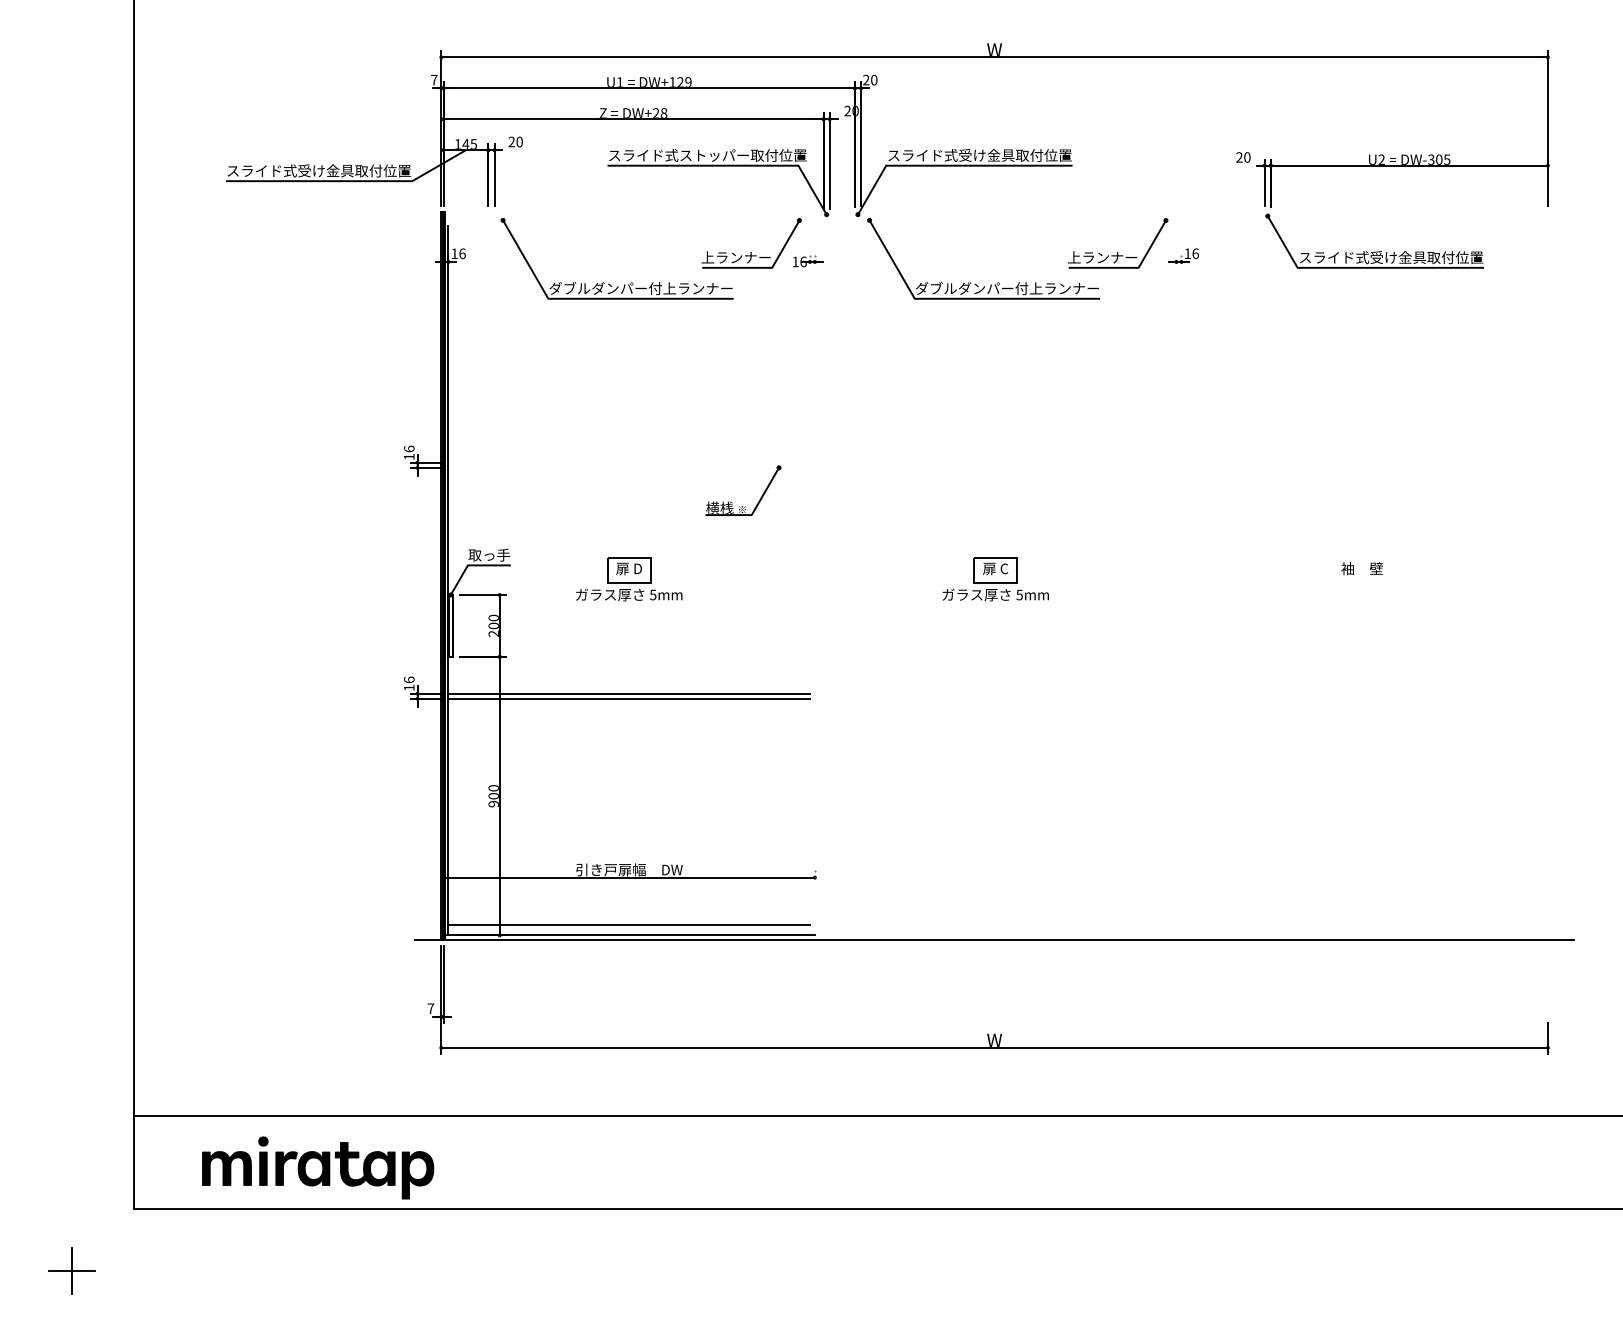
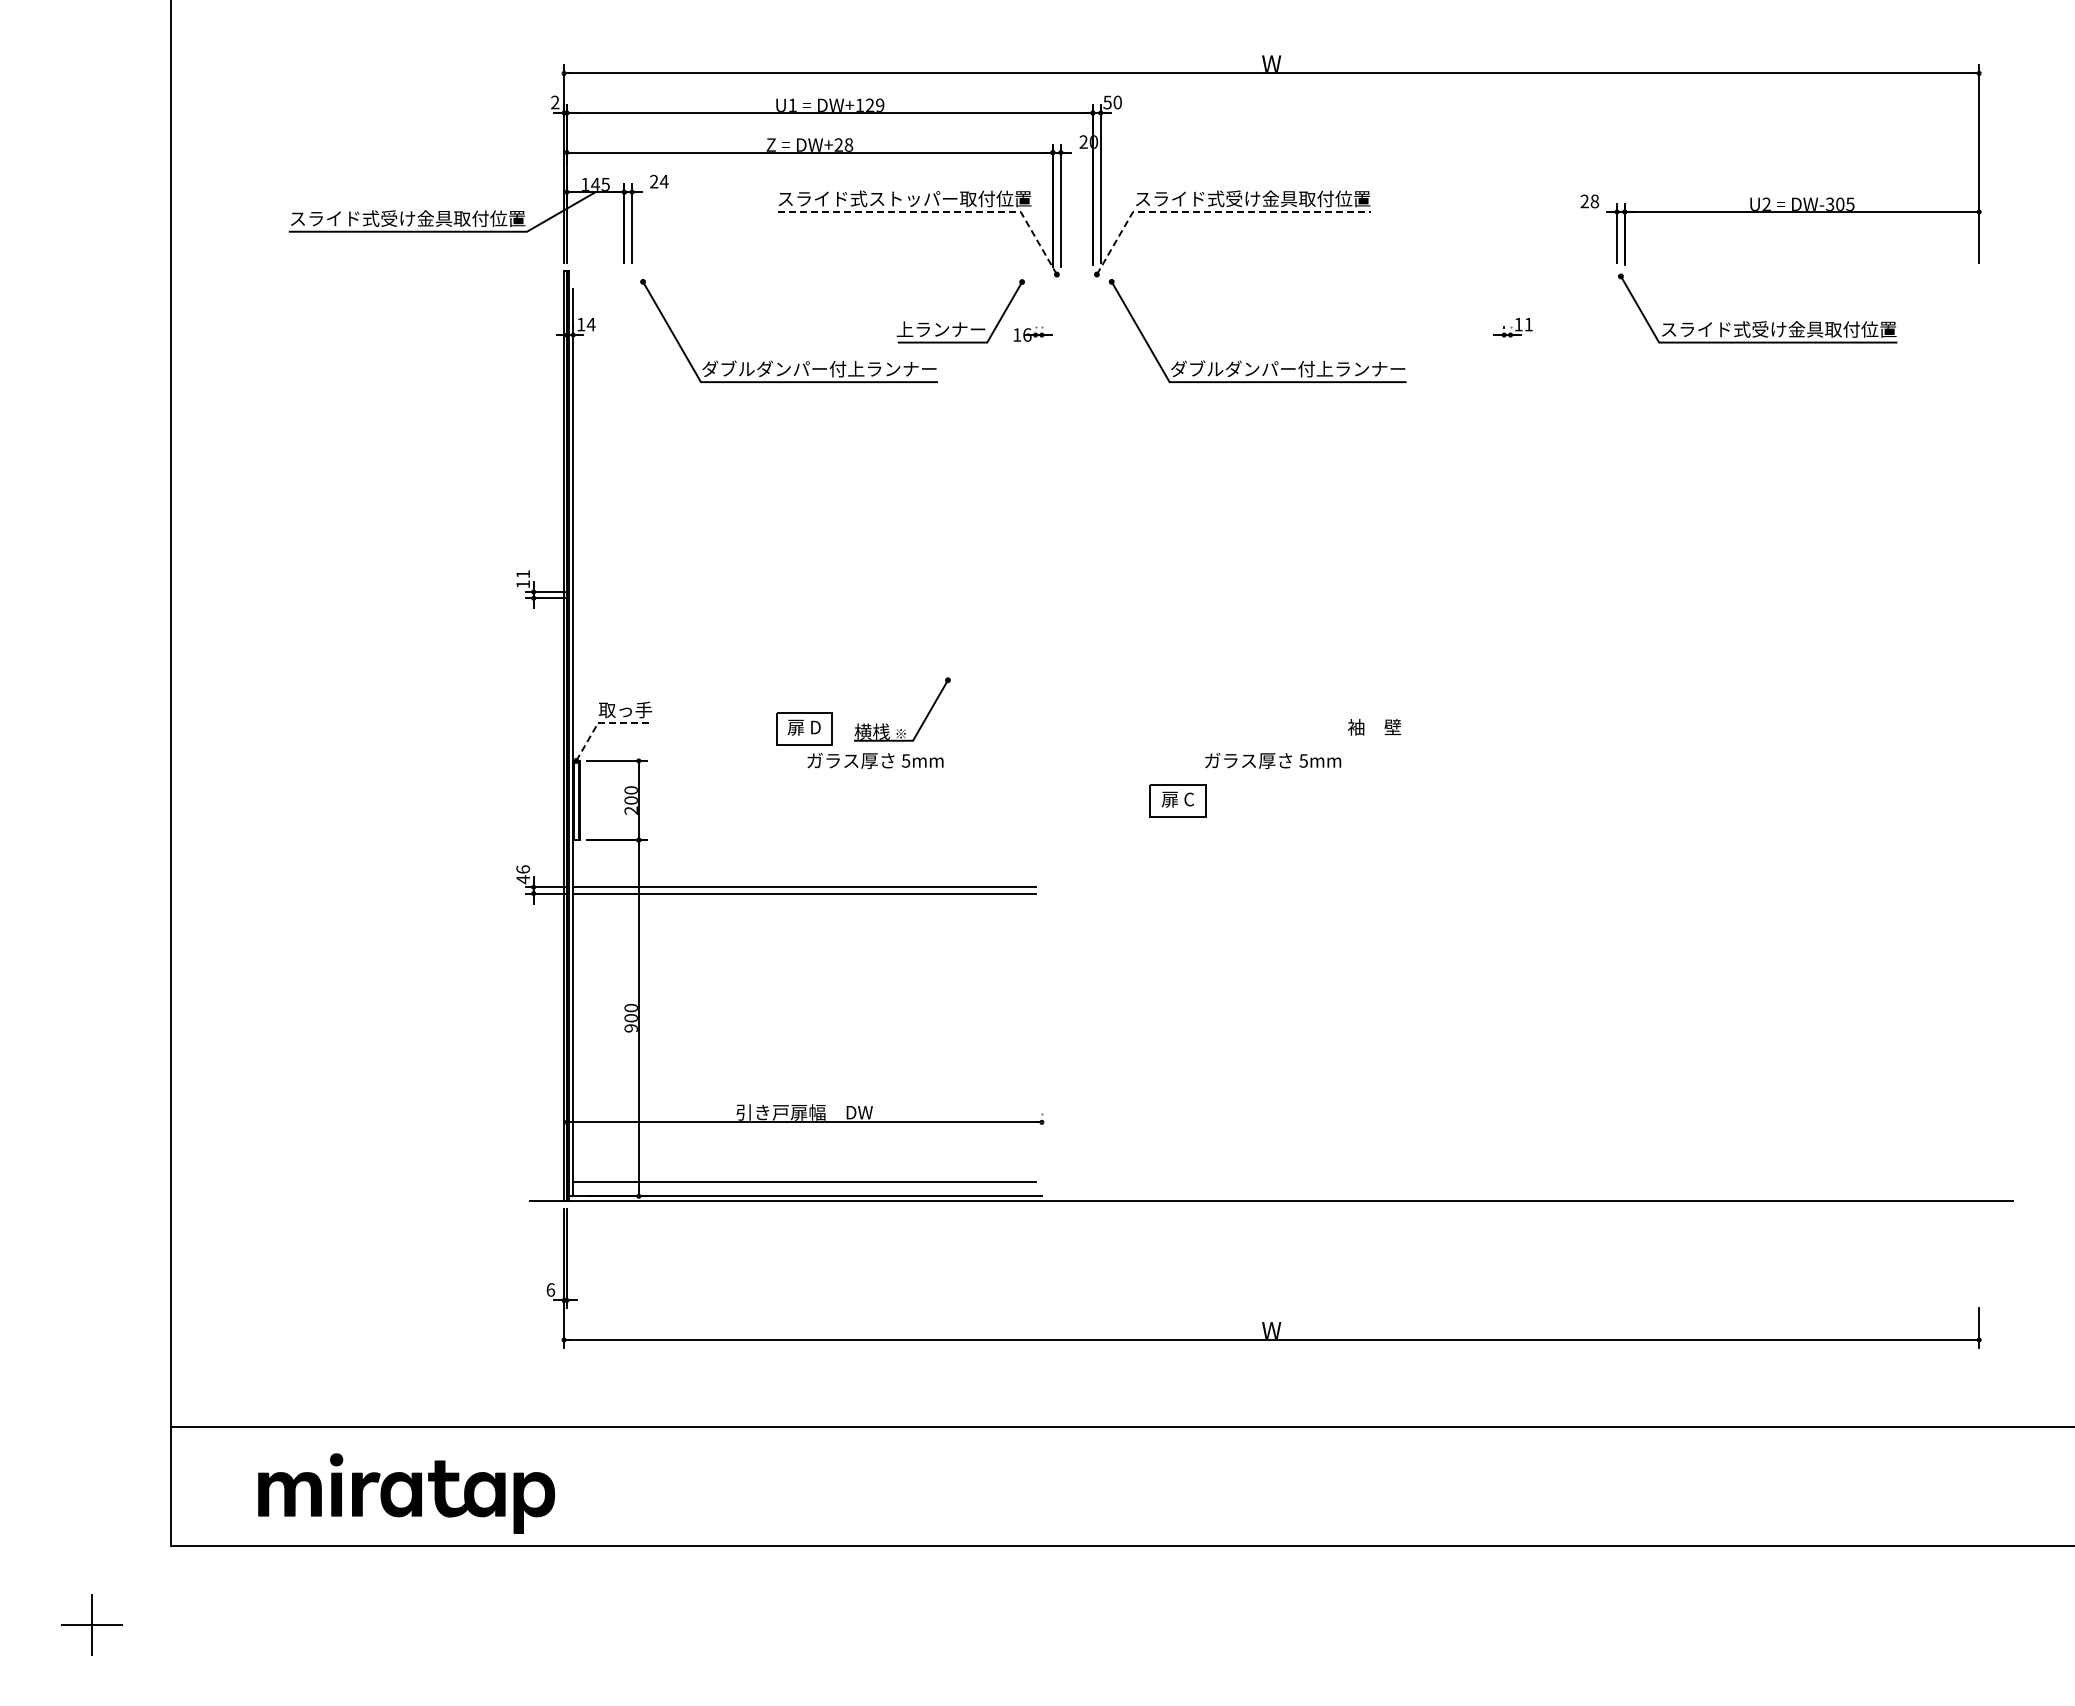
text: (434, 80) -> (555, 102), 7 -> 2
text: (866, 80) -> (1107, 102), 20 -> 50
text: (519, 141) -> (663, 181), 20 -> 24
text: (1247, 157) -> (1594, 201), 20 -> 28
line: (731, 165) -> (935, 211), solid -> dashed
line: (950, 165) -> (1215, 211), solid -> dashed
part: (1118, 252) -> (1429, 322), removed
text: (461, 253) -> (590, 324), 16 -> 14
text: (1195, 253) -> (1528, 324), 16 -> 11
text: (409, 449) -> (523, 574), 16 -> 11
part: (742, 506) -> (901, 729), moved
line: (472, 565) -> (603, 723), solid -> dashed
text: (1362, 568) -> (1374, 727), moved
part: (995, 569) -> (1177, 800), moved
text: (629, 594) -> (875, 760), moved
text: (408, 687) -> (522, 879), 16 -> 46
text: (430, 1008) -> (550, 1289), 7 -> 6

